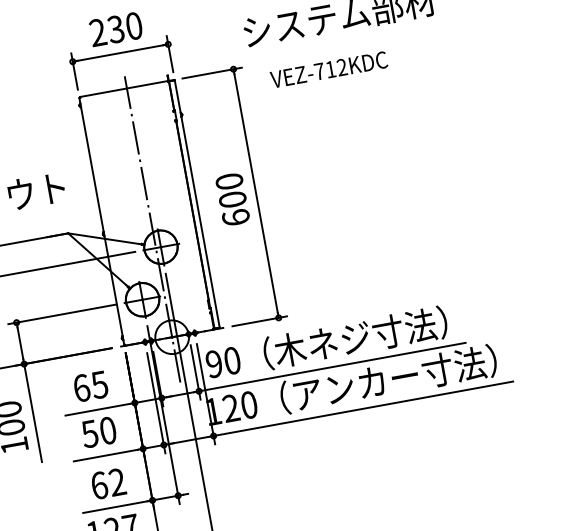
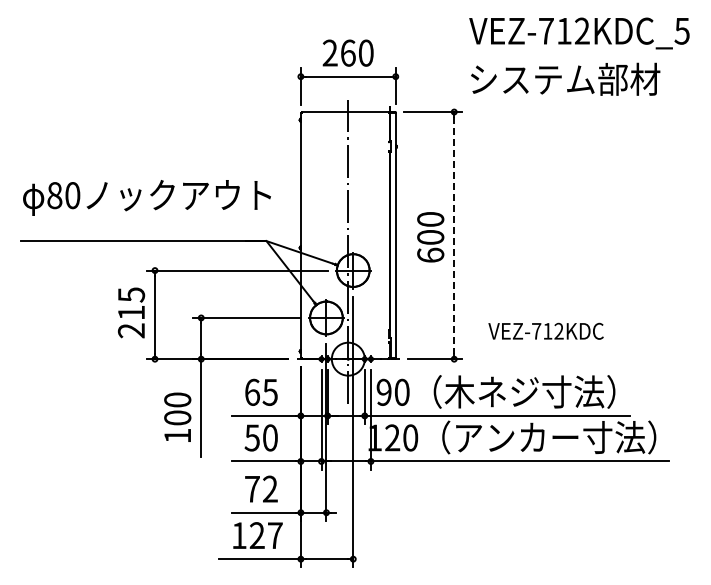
text: (115, 28) -> (347, 52), 230 -> 260
text: (328, 69) -> (545, 330), moved
line: (256, 193) -> (454, 235), solid -> dashed
text: (99, 484) -> (252, 488), 62 -> 72

